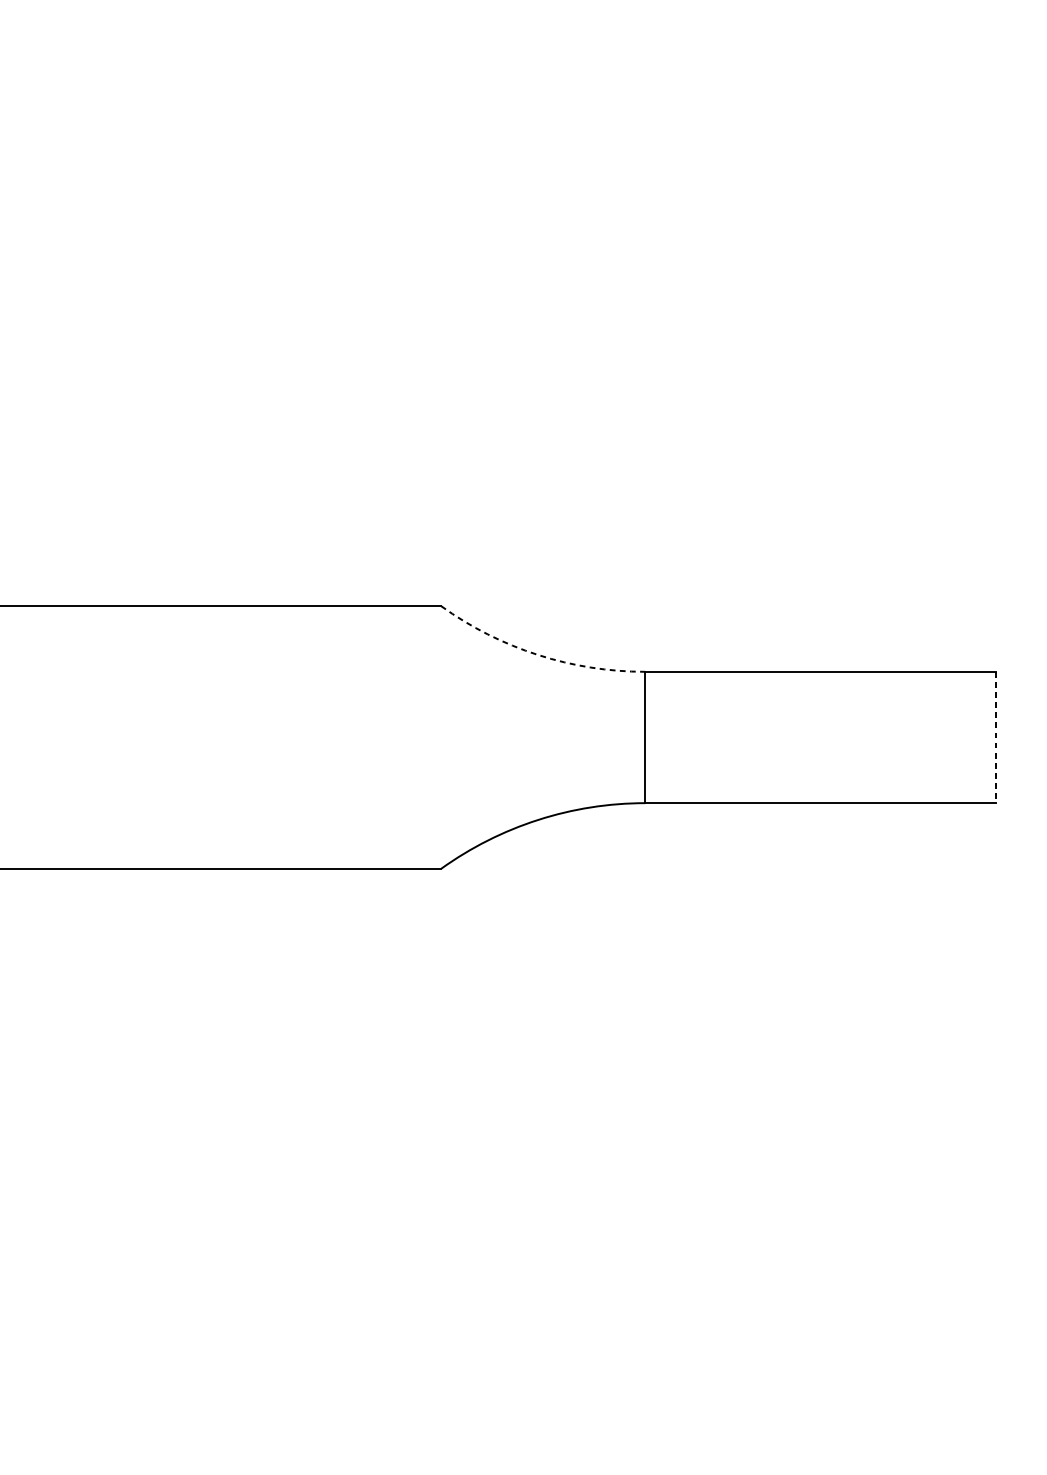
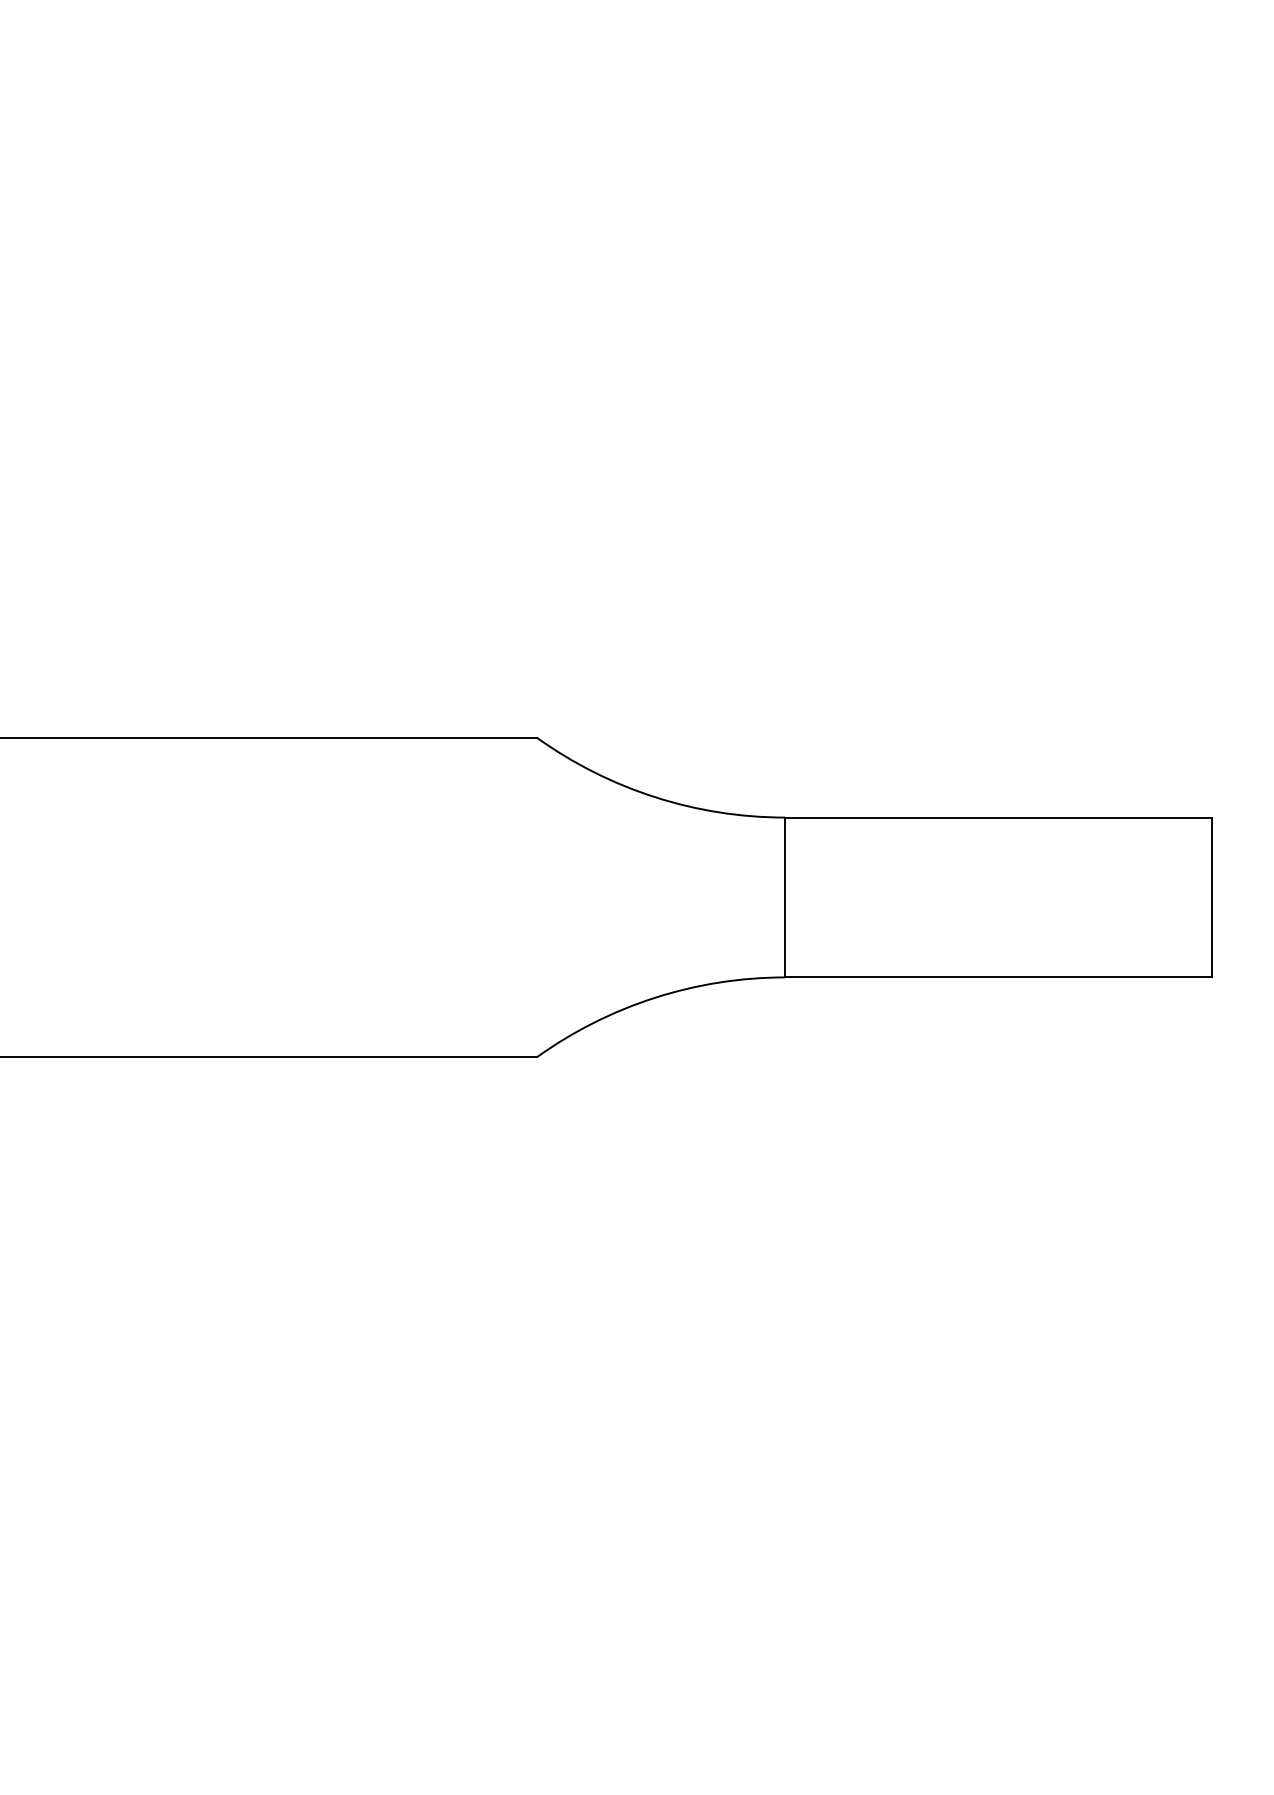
arc: (537, 655) -> (654, 797), dashed -> solid
line: (995, 737) -> (1211, 897), dashed -> solid

